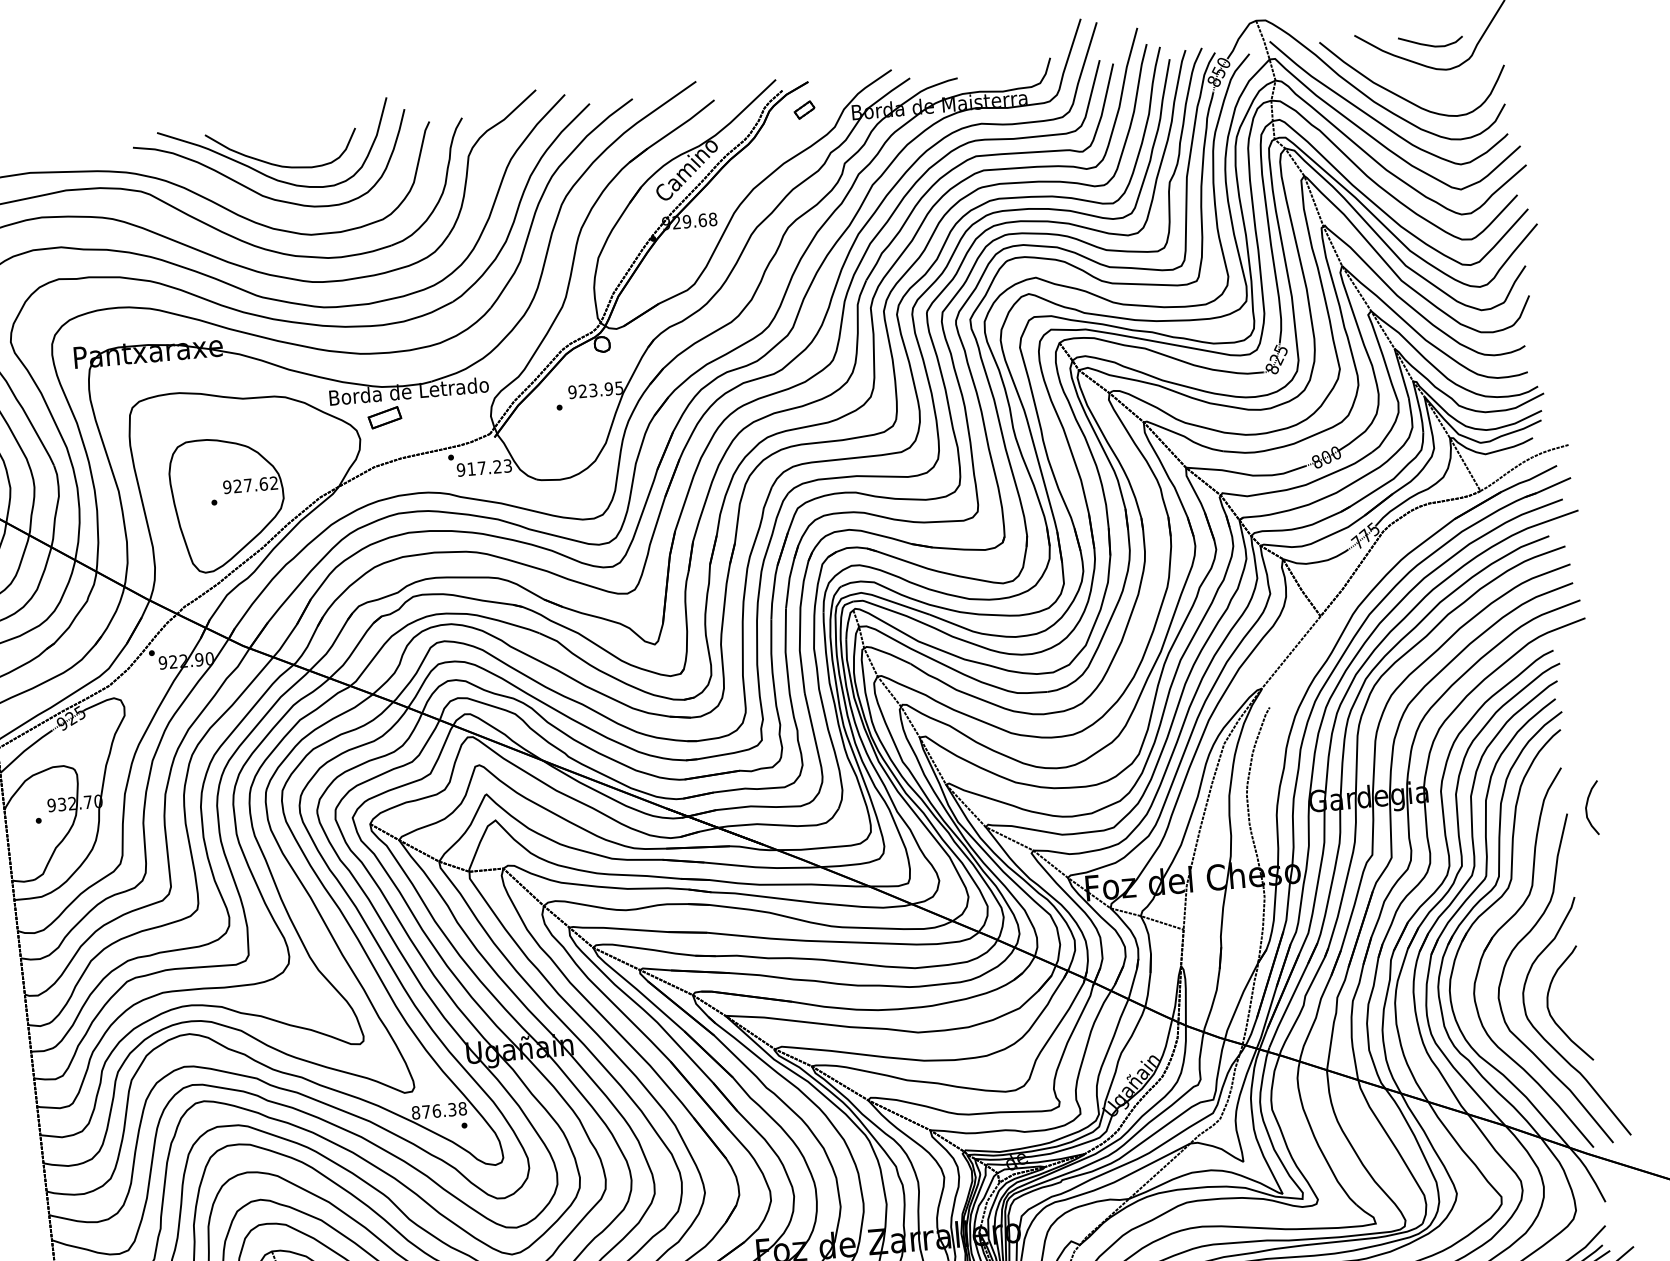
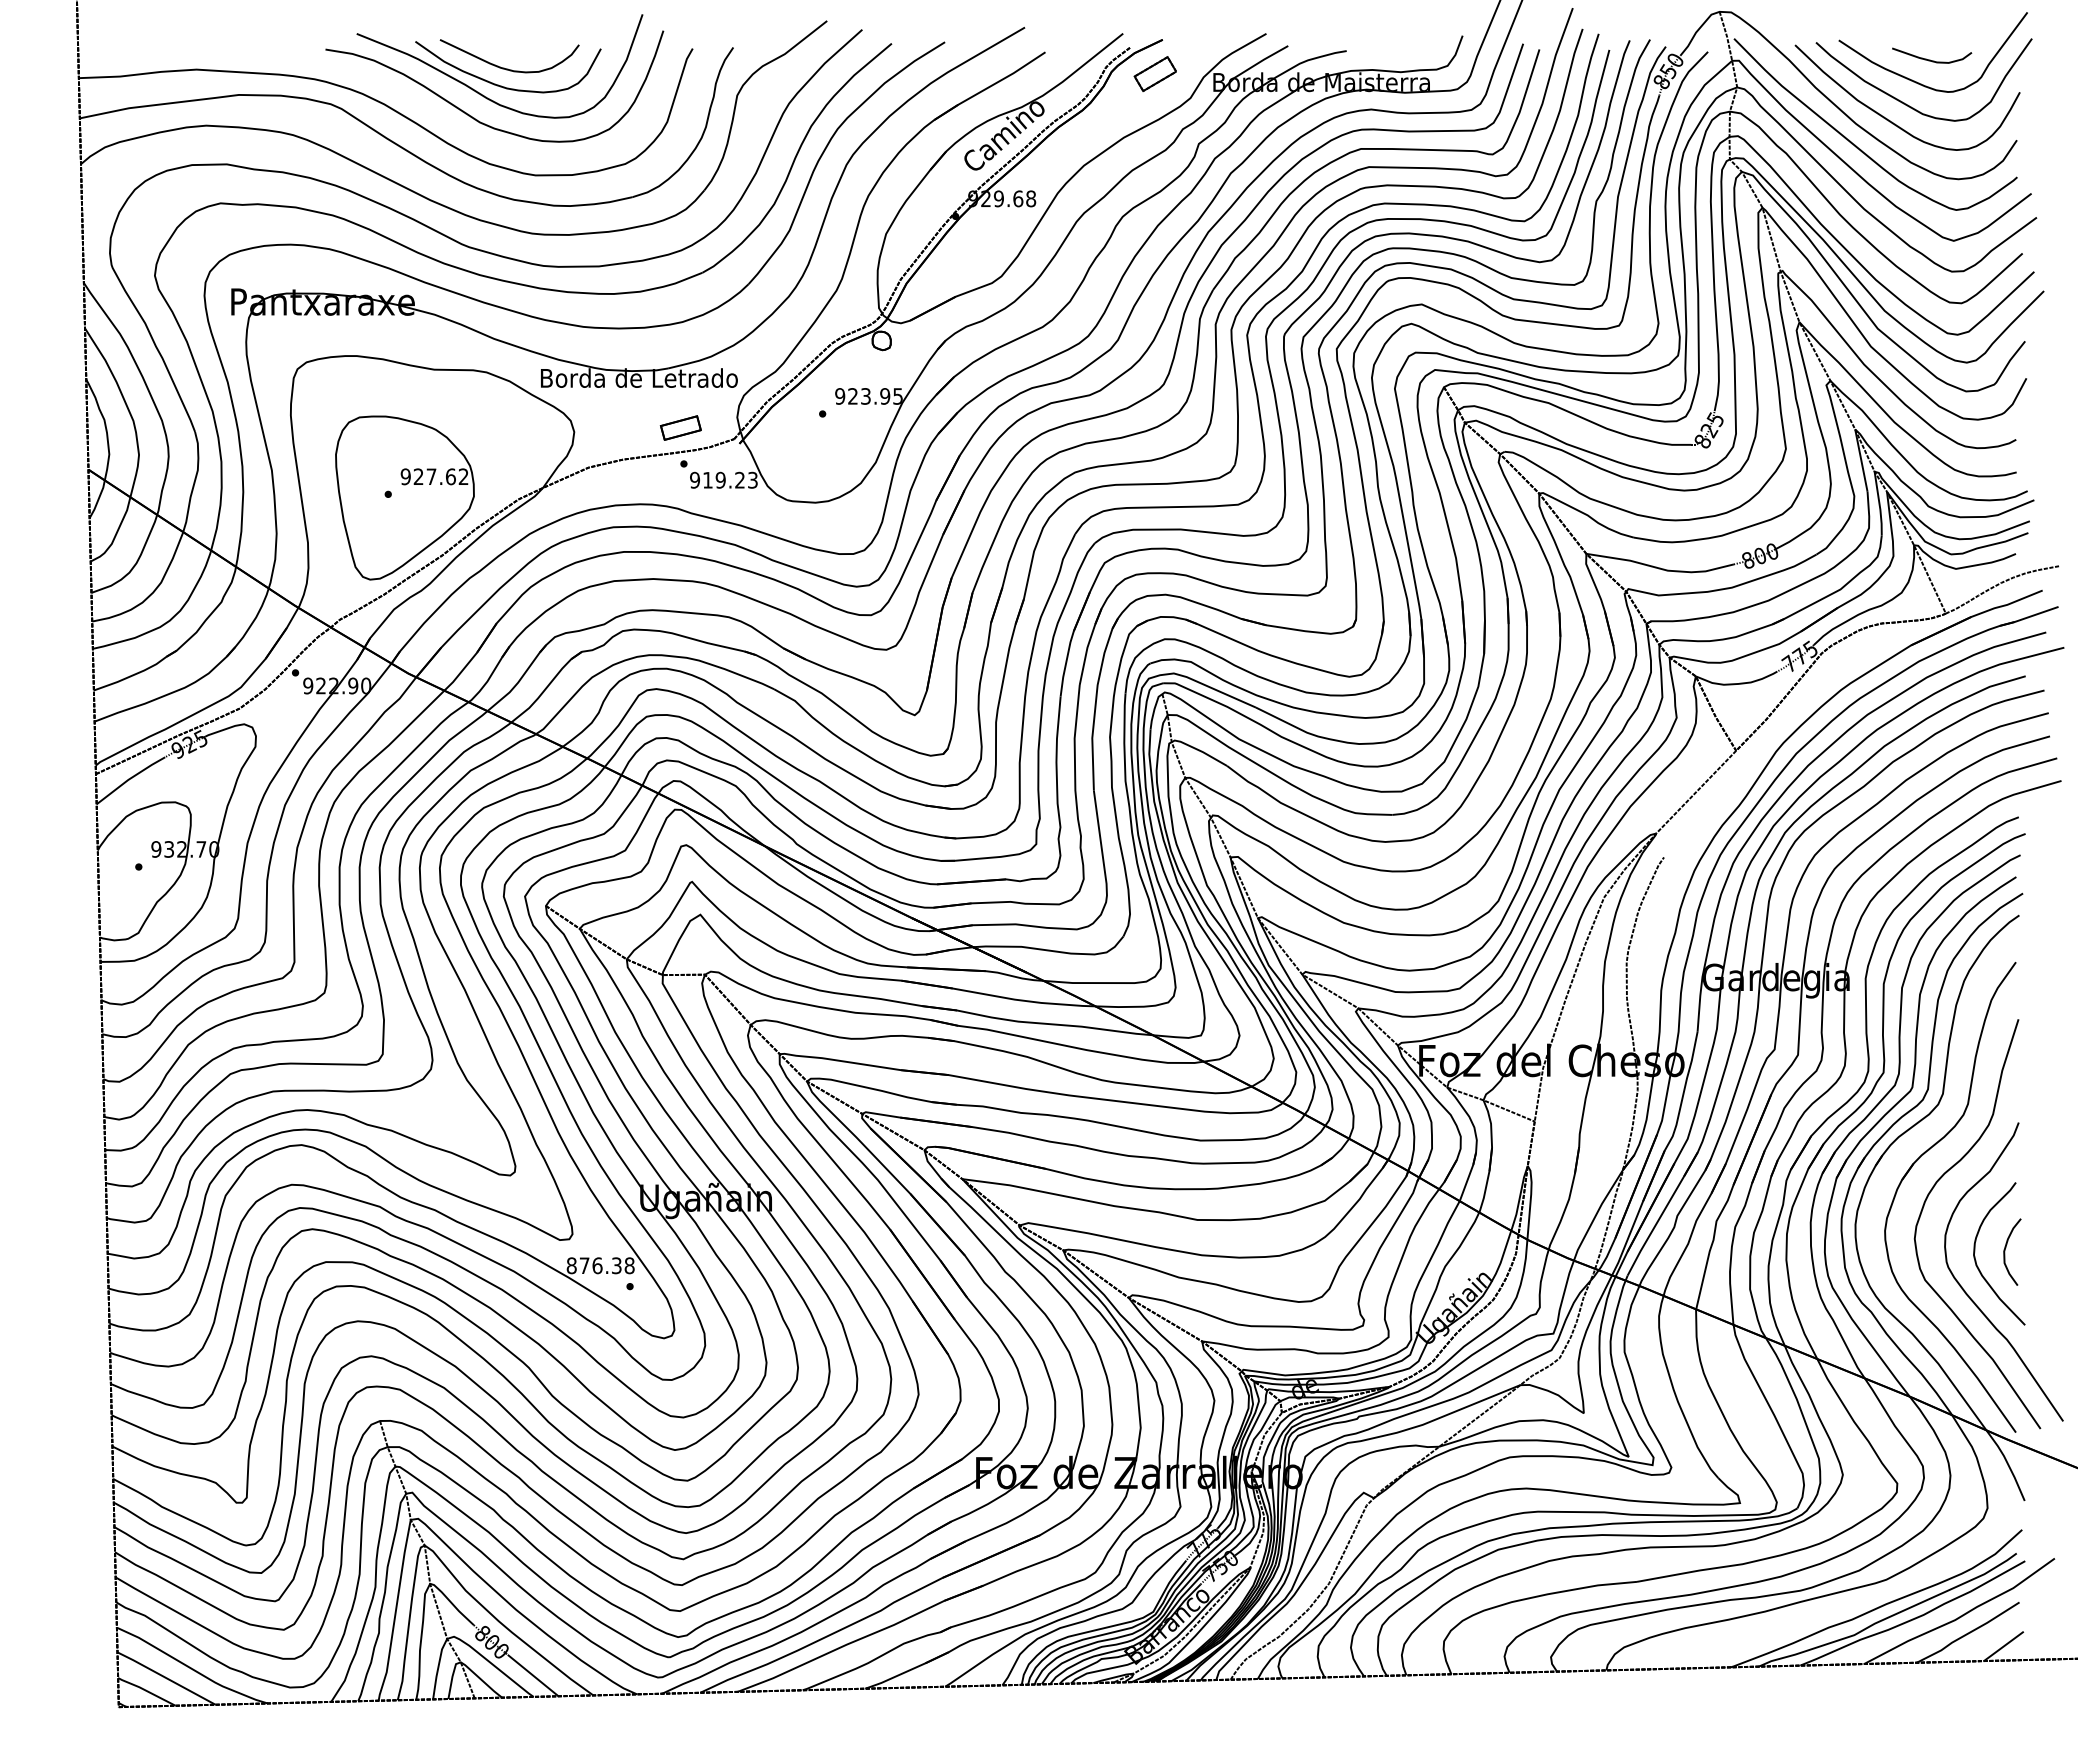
curve: (1413, 81) -> (1906, 103), added
part: (804, 109) -> (1154, 73), size x1.67
curve: (282, 150) -> (508, 68), added
part: (384, 417) -> (680, 427), moved
text: (481, 467) -> (720, 479), 917.23 -> 919.23
curve: (1587, 808) -> (2005, 1251), moved

